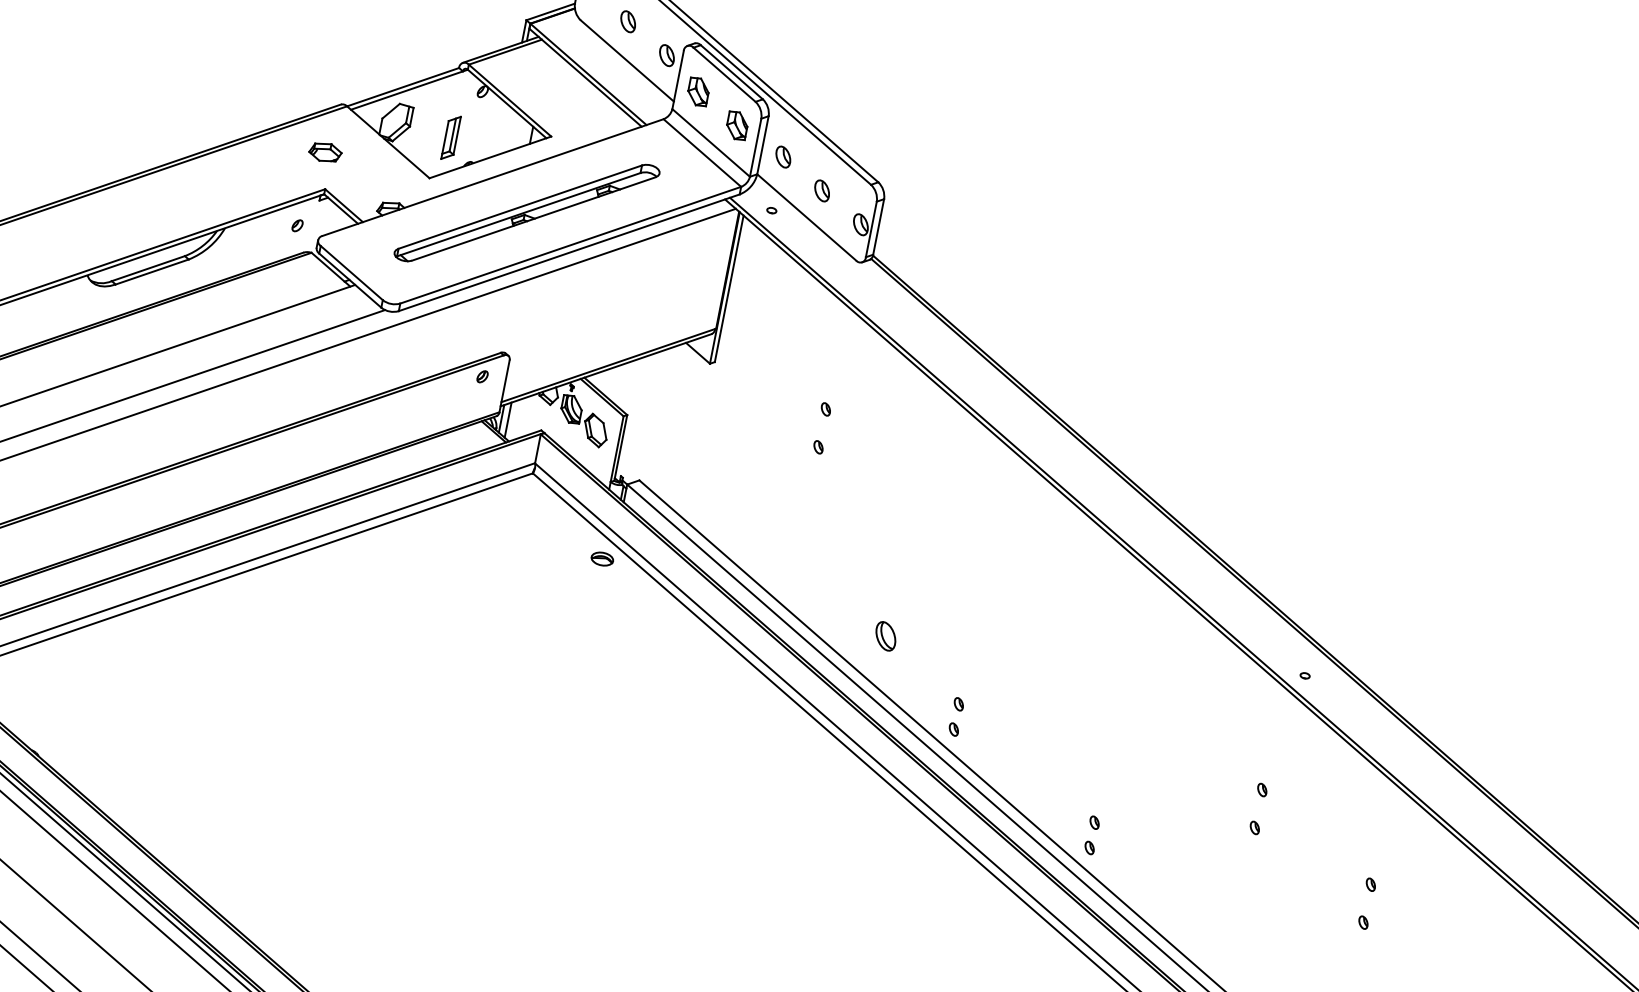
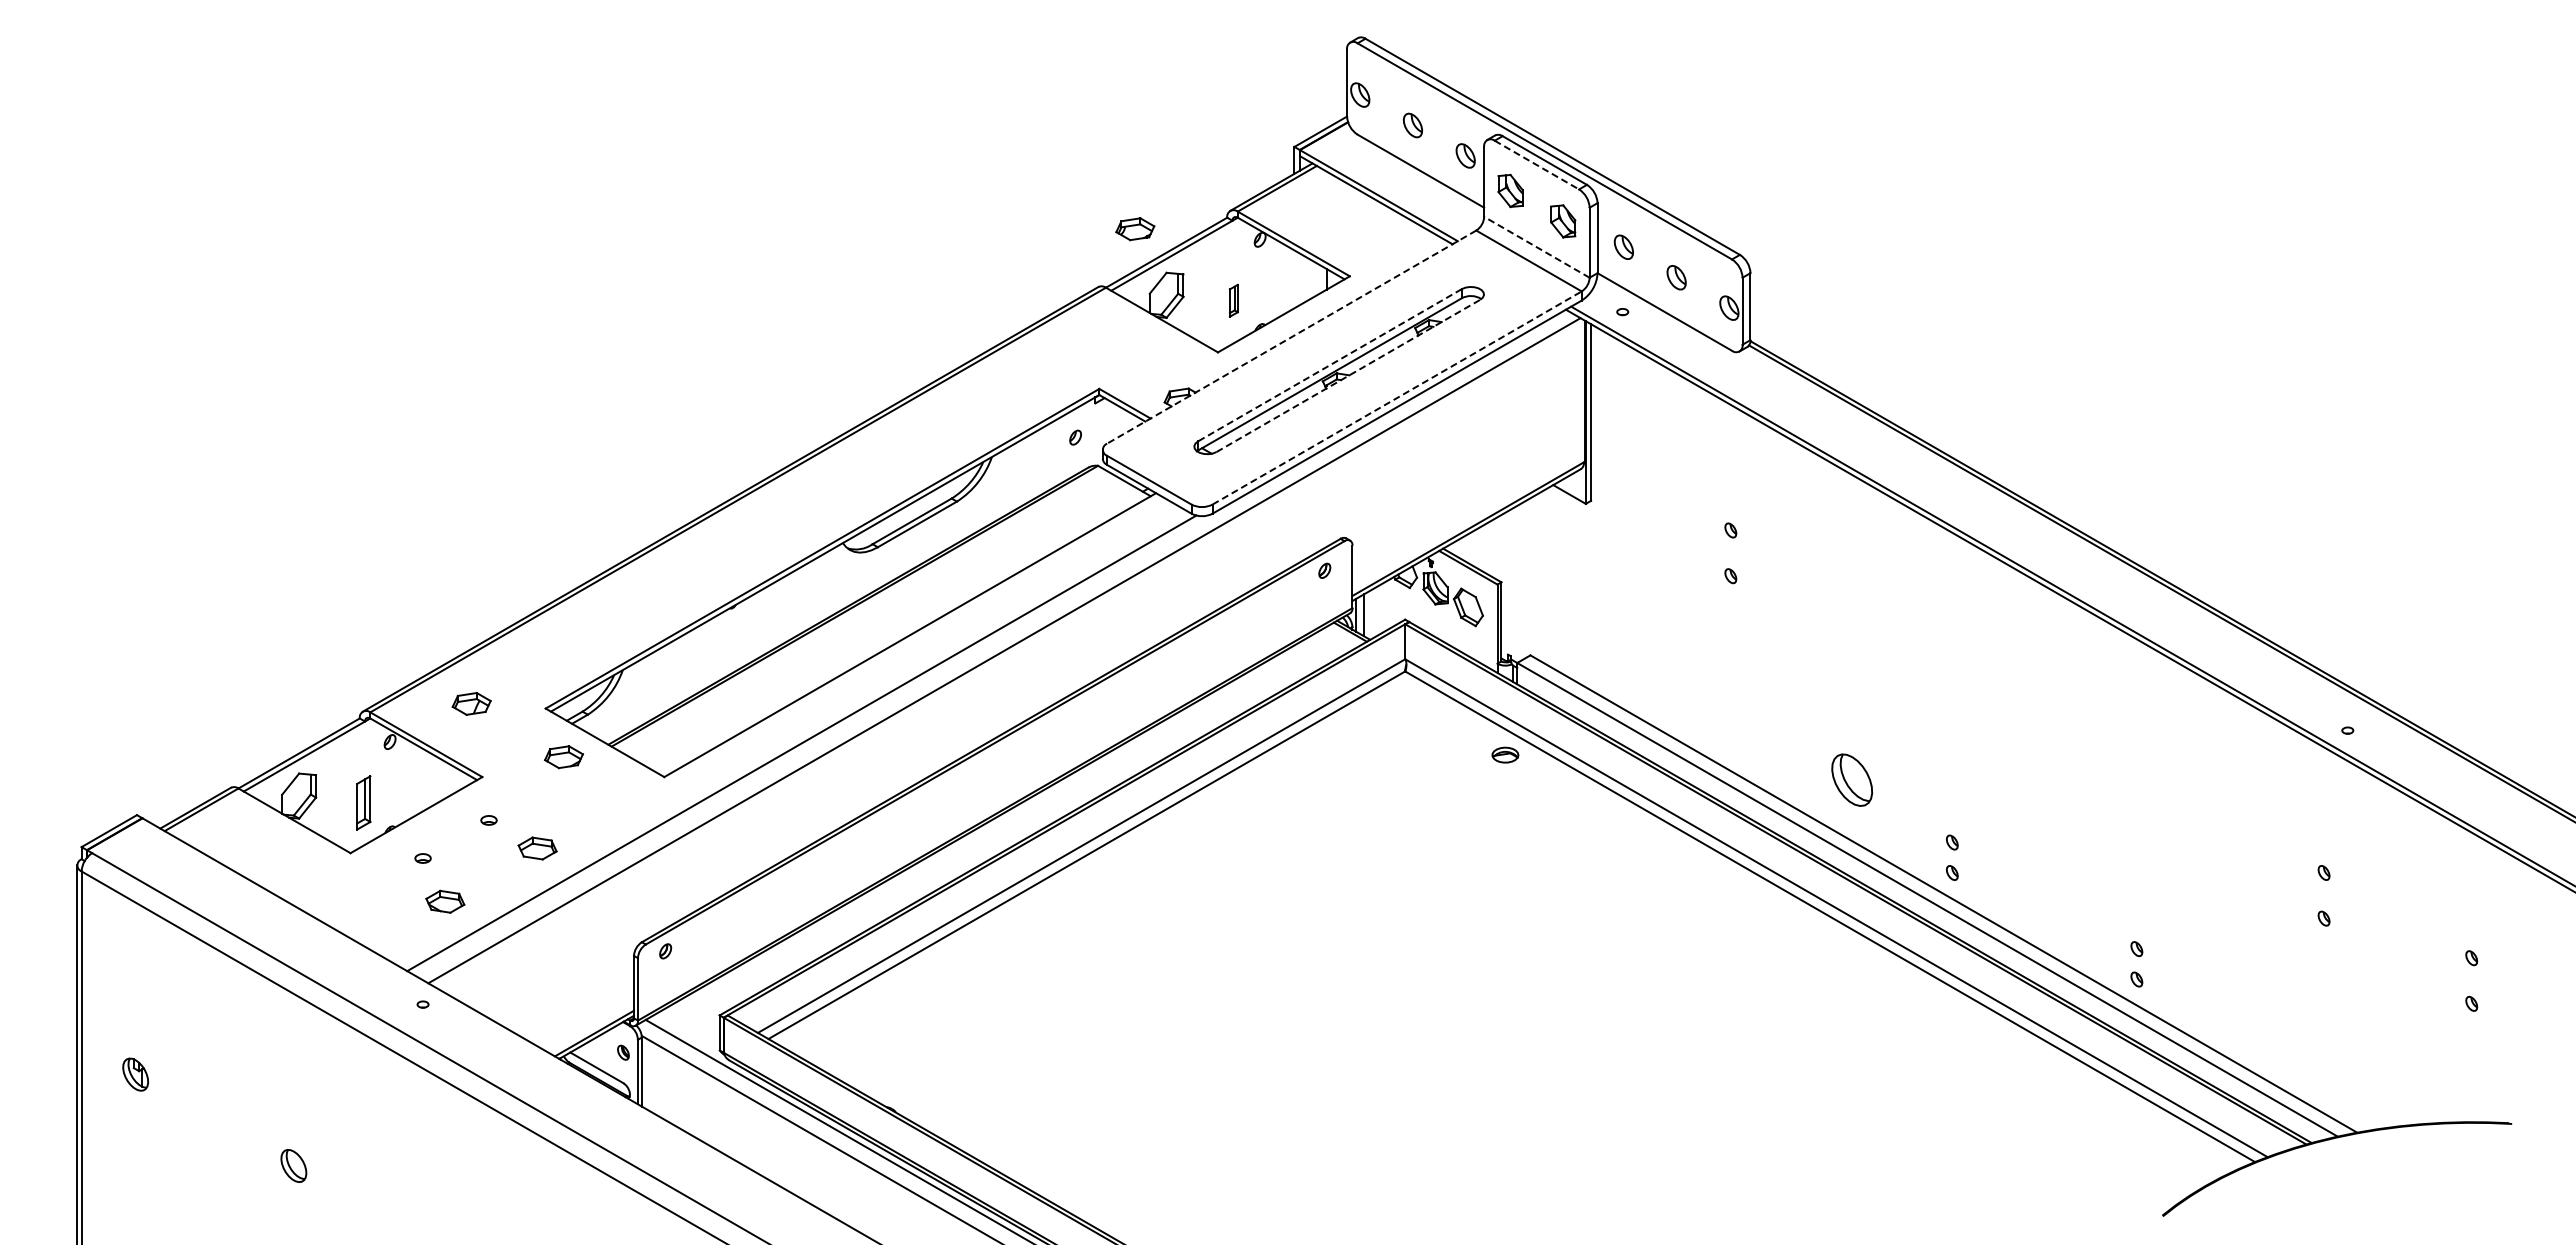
line: (724, 75) -> (1536, 165), solid -> dashed
part: (450, 137) -> (1233, 300), size x0.6
line: (710, 143) -> (1536, 247), solid -> dashed
part: (325, 152) -> (1135, 229), moved
line: (492, 177) -> (1291, 337), solid -> dashed
line: (519, 207) -> (1329, 365), solid -> dashed
line: (534, 218) -> (1348, 375), solid -> dashed
line: (571, 244) -> (1397, 397), solid -> dashed
part: (885, 636) -> (1851, 780), size x1.6

